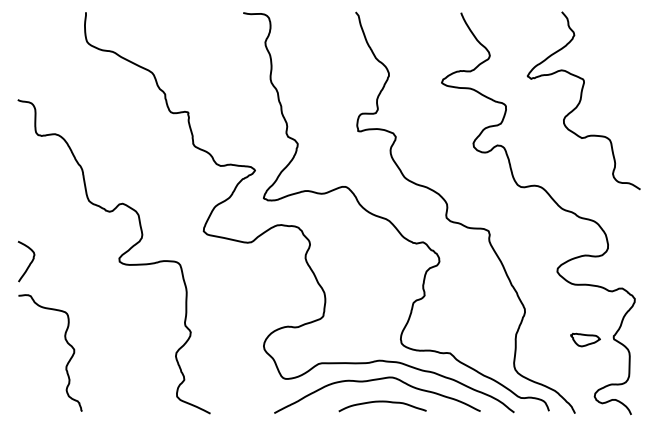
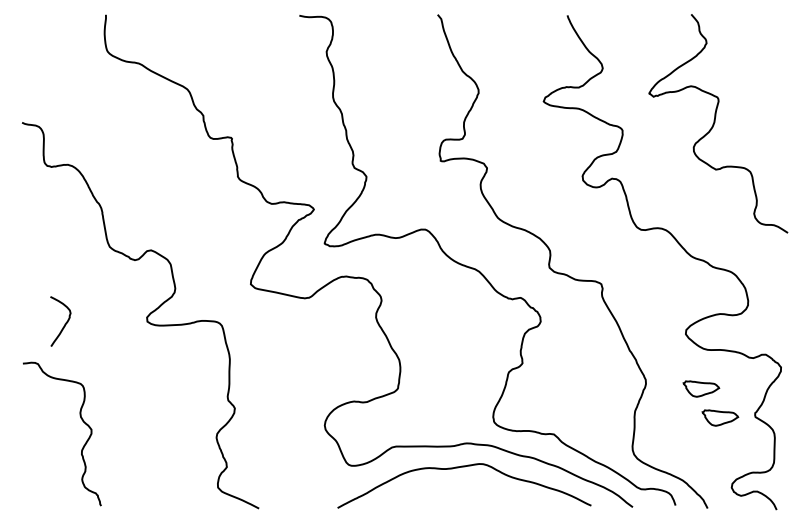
curve: (29, 264) -> (64, 324), moved
part: (570, 316) -> (701, 388), added
curve: (382, 402) -> (470, 494), removed

